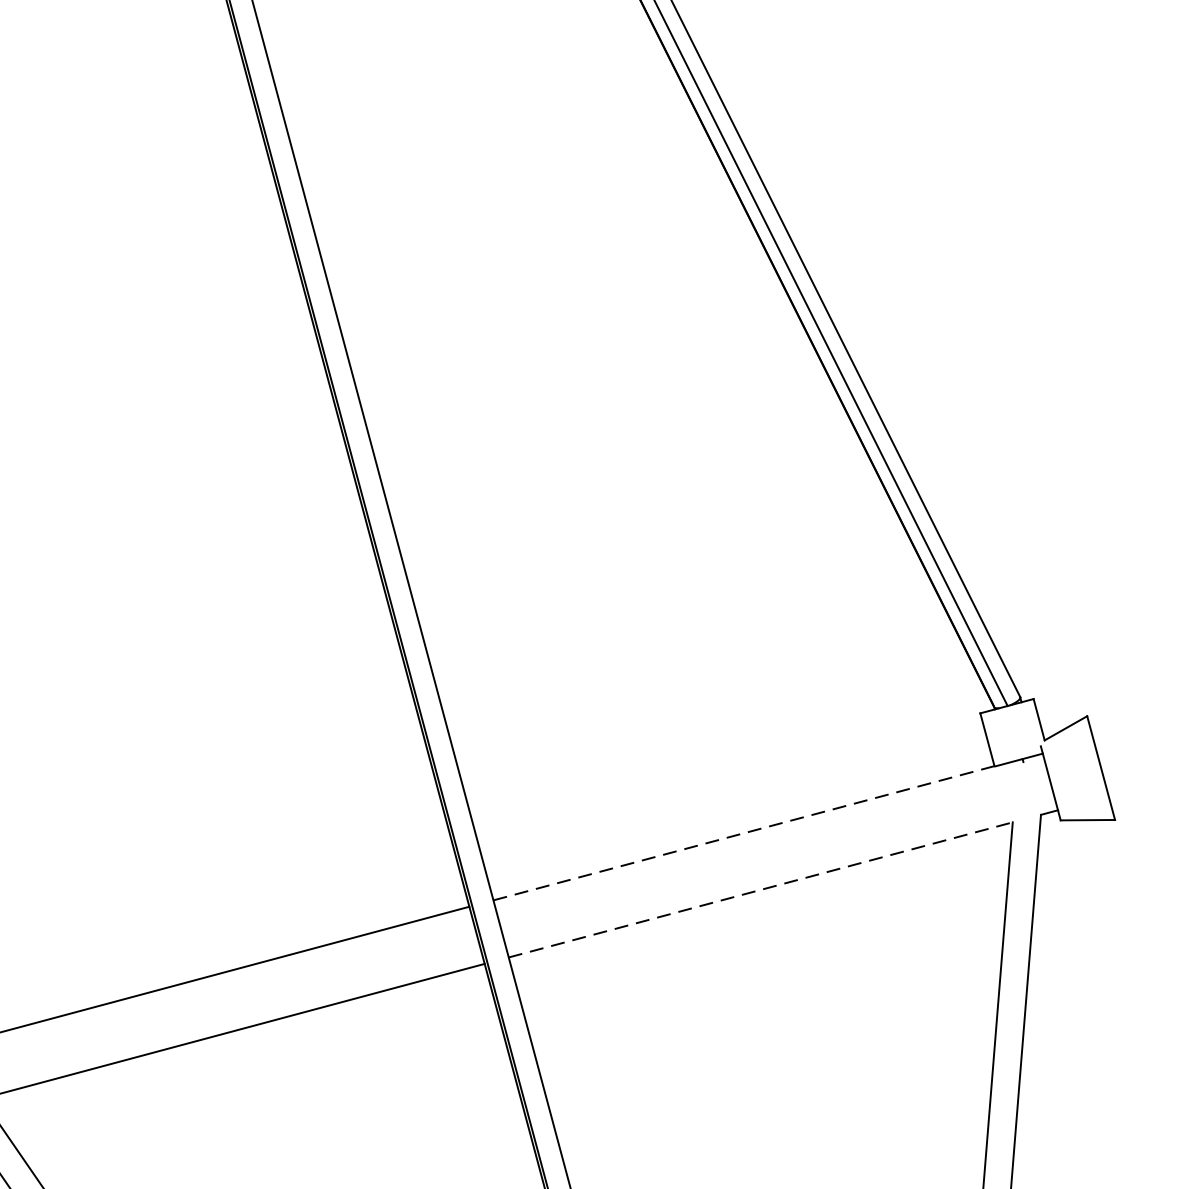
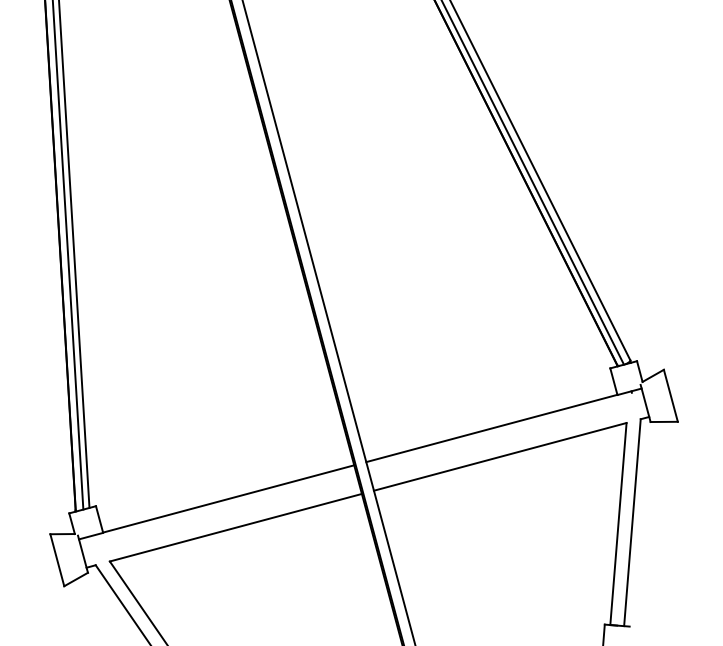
line: (743, 833) -> (491, 428), dashed -> solid
line: (761, 889) -> (500, 456), dashed -> solid

